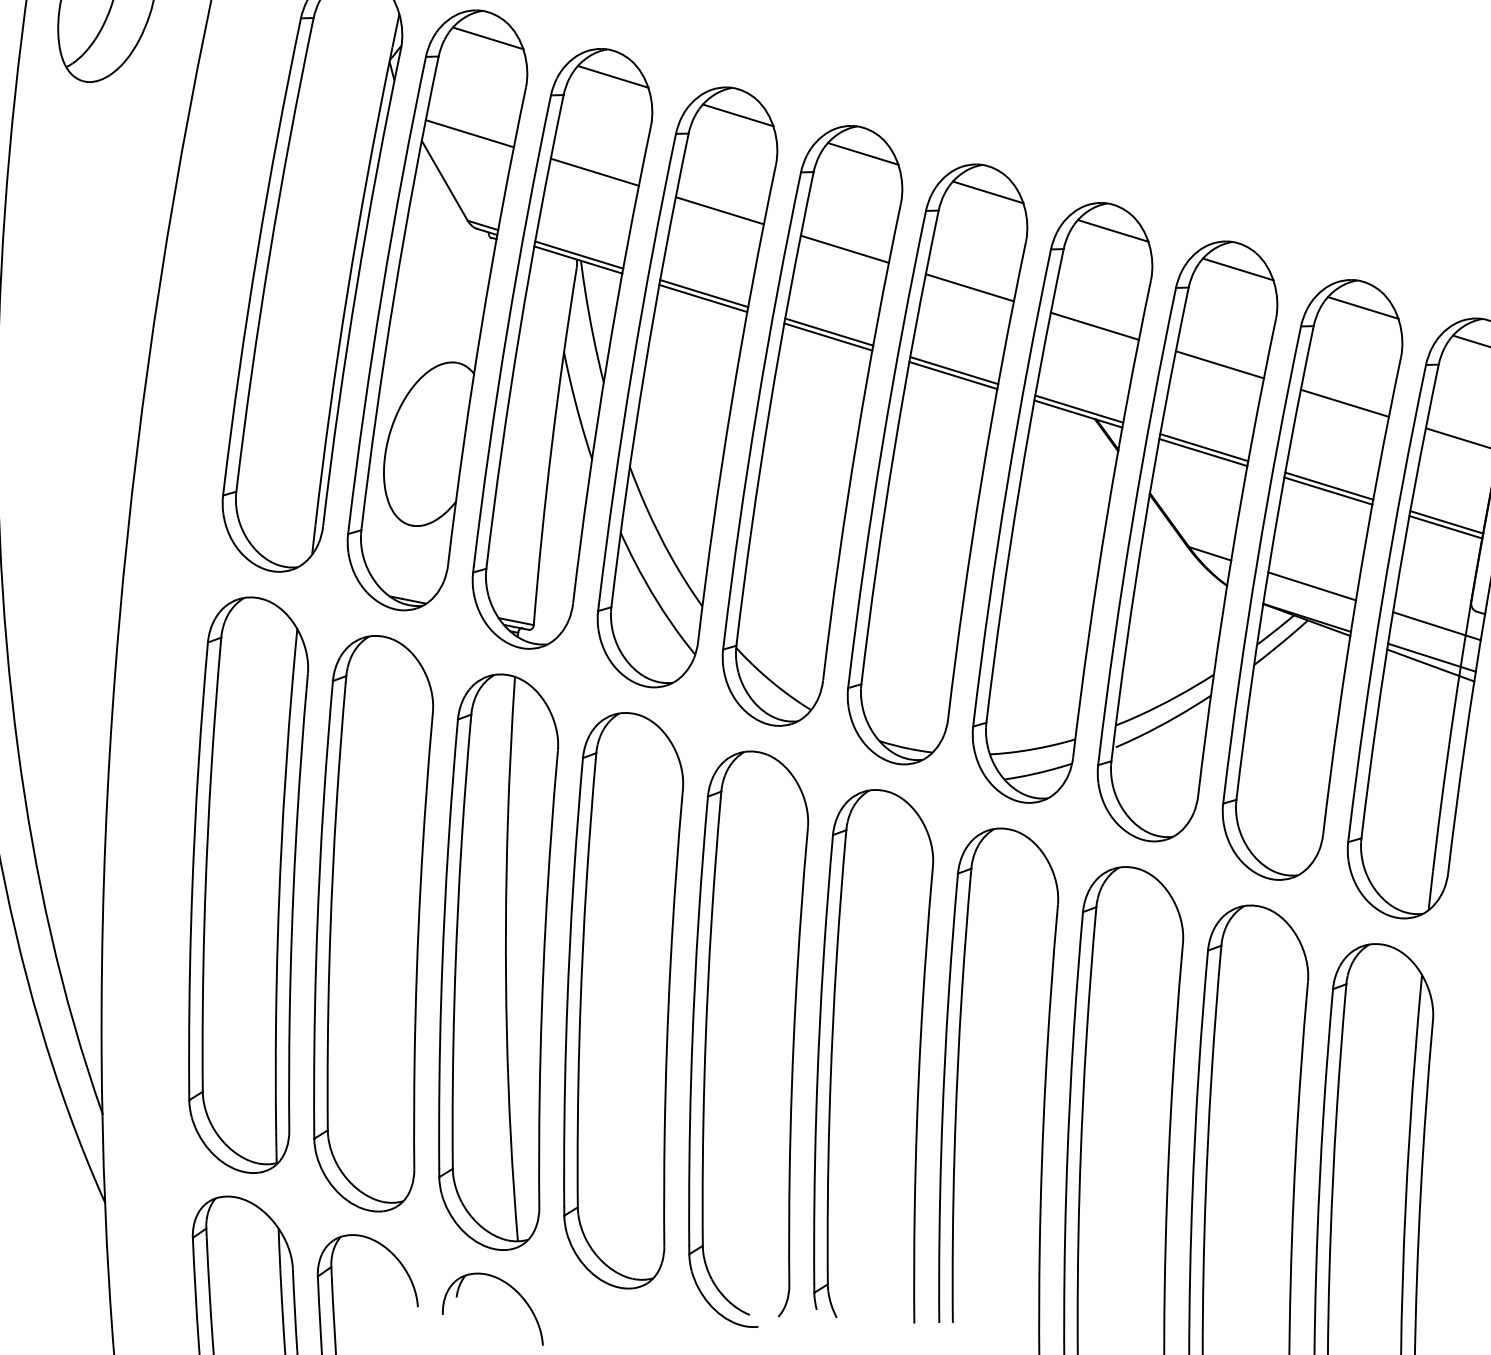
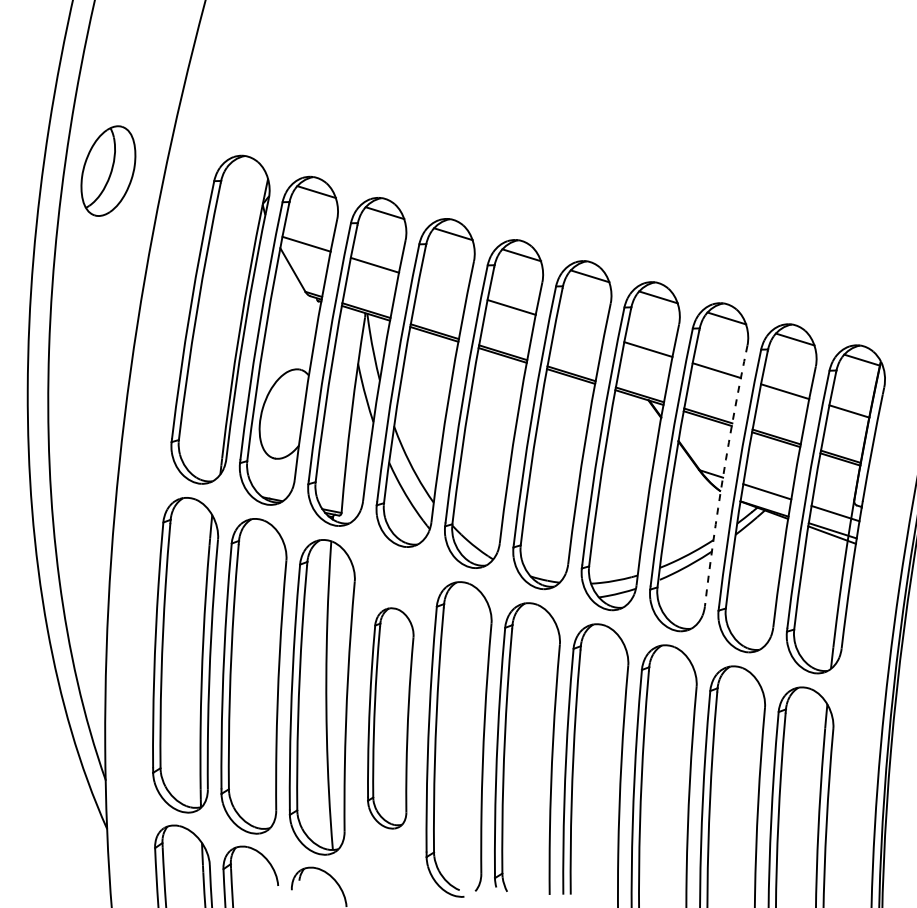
line: (720, 209) -> (443, 285), removed
line: (970, 287) -> (580, 328), removed
arc: (1232, 556) -> (723, 475), solid -> dashed
part: (623, 1000) -> (390, 718), size x0.7

